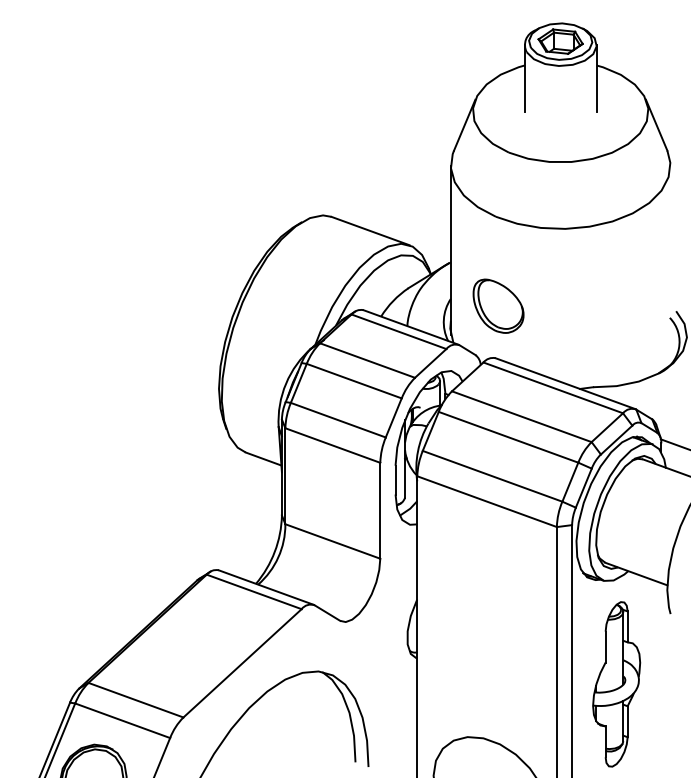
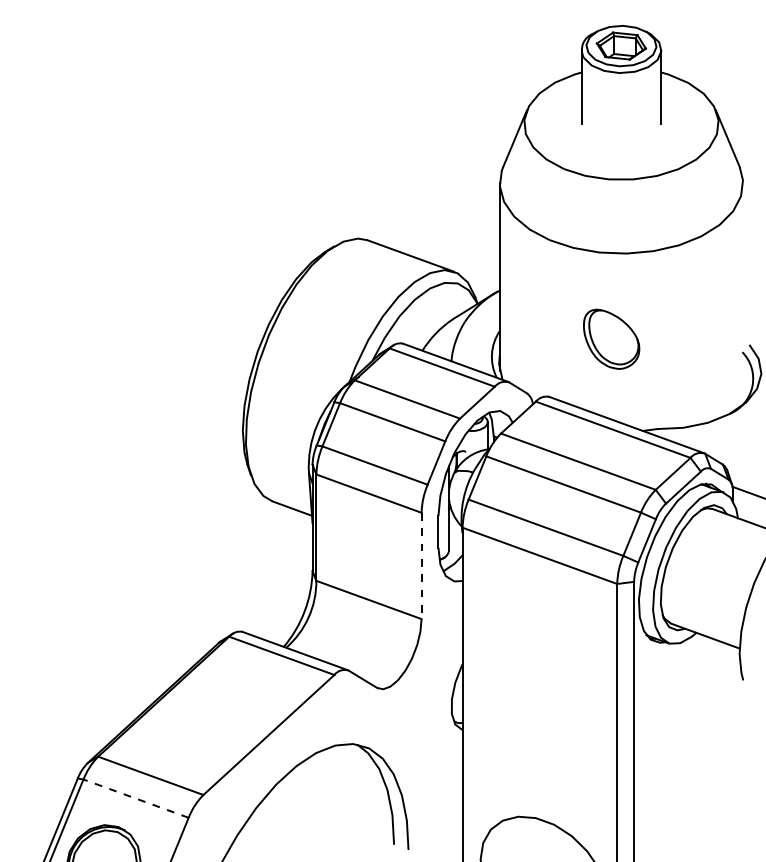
part: (498, 305) -> (611, 338), moved
line: (380, 511) -> (421, 566), solid -> dashed
part: (616, 684) -> (683, 758), removed
line: (123, 720) -> (136, 798), solid -> dashed

